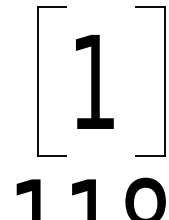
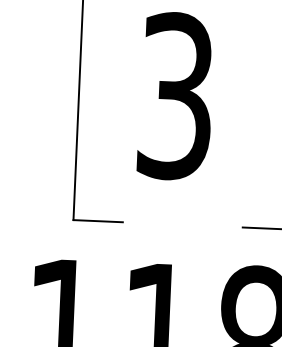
text: (93, 81) -> (175, 95), 1 -> 3

